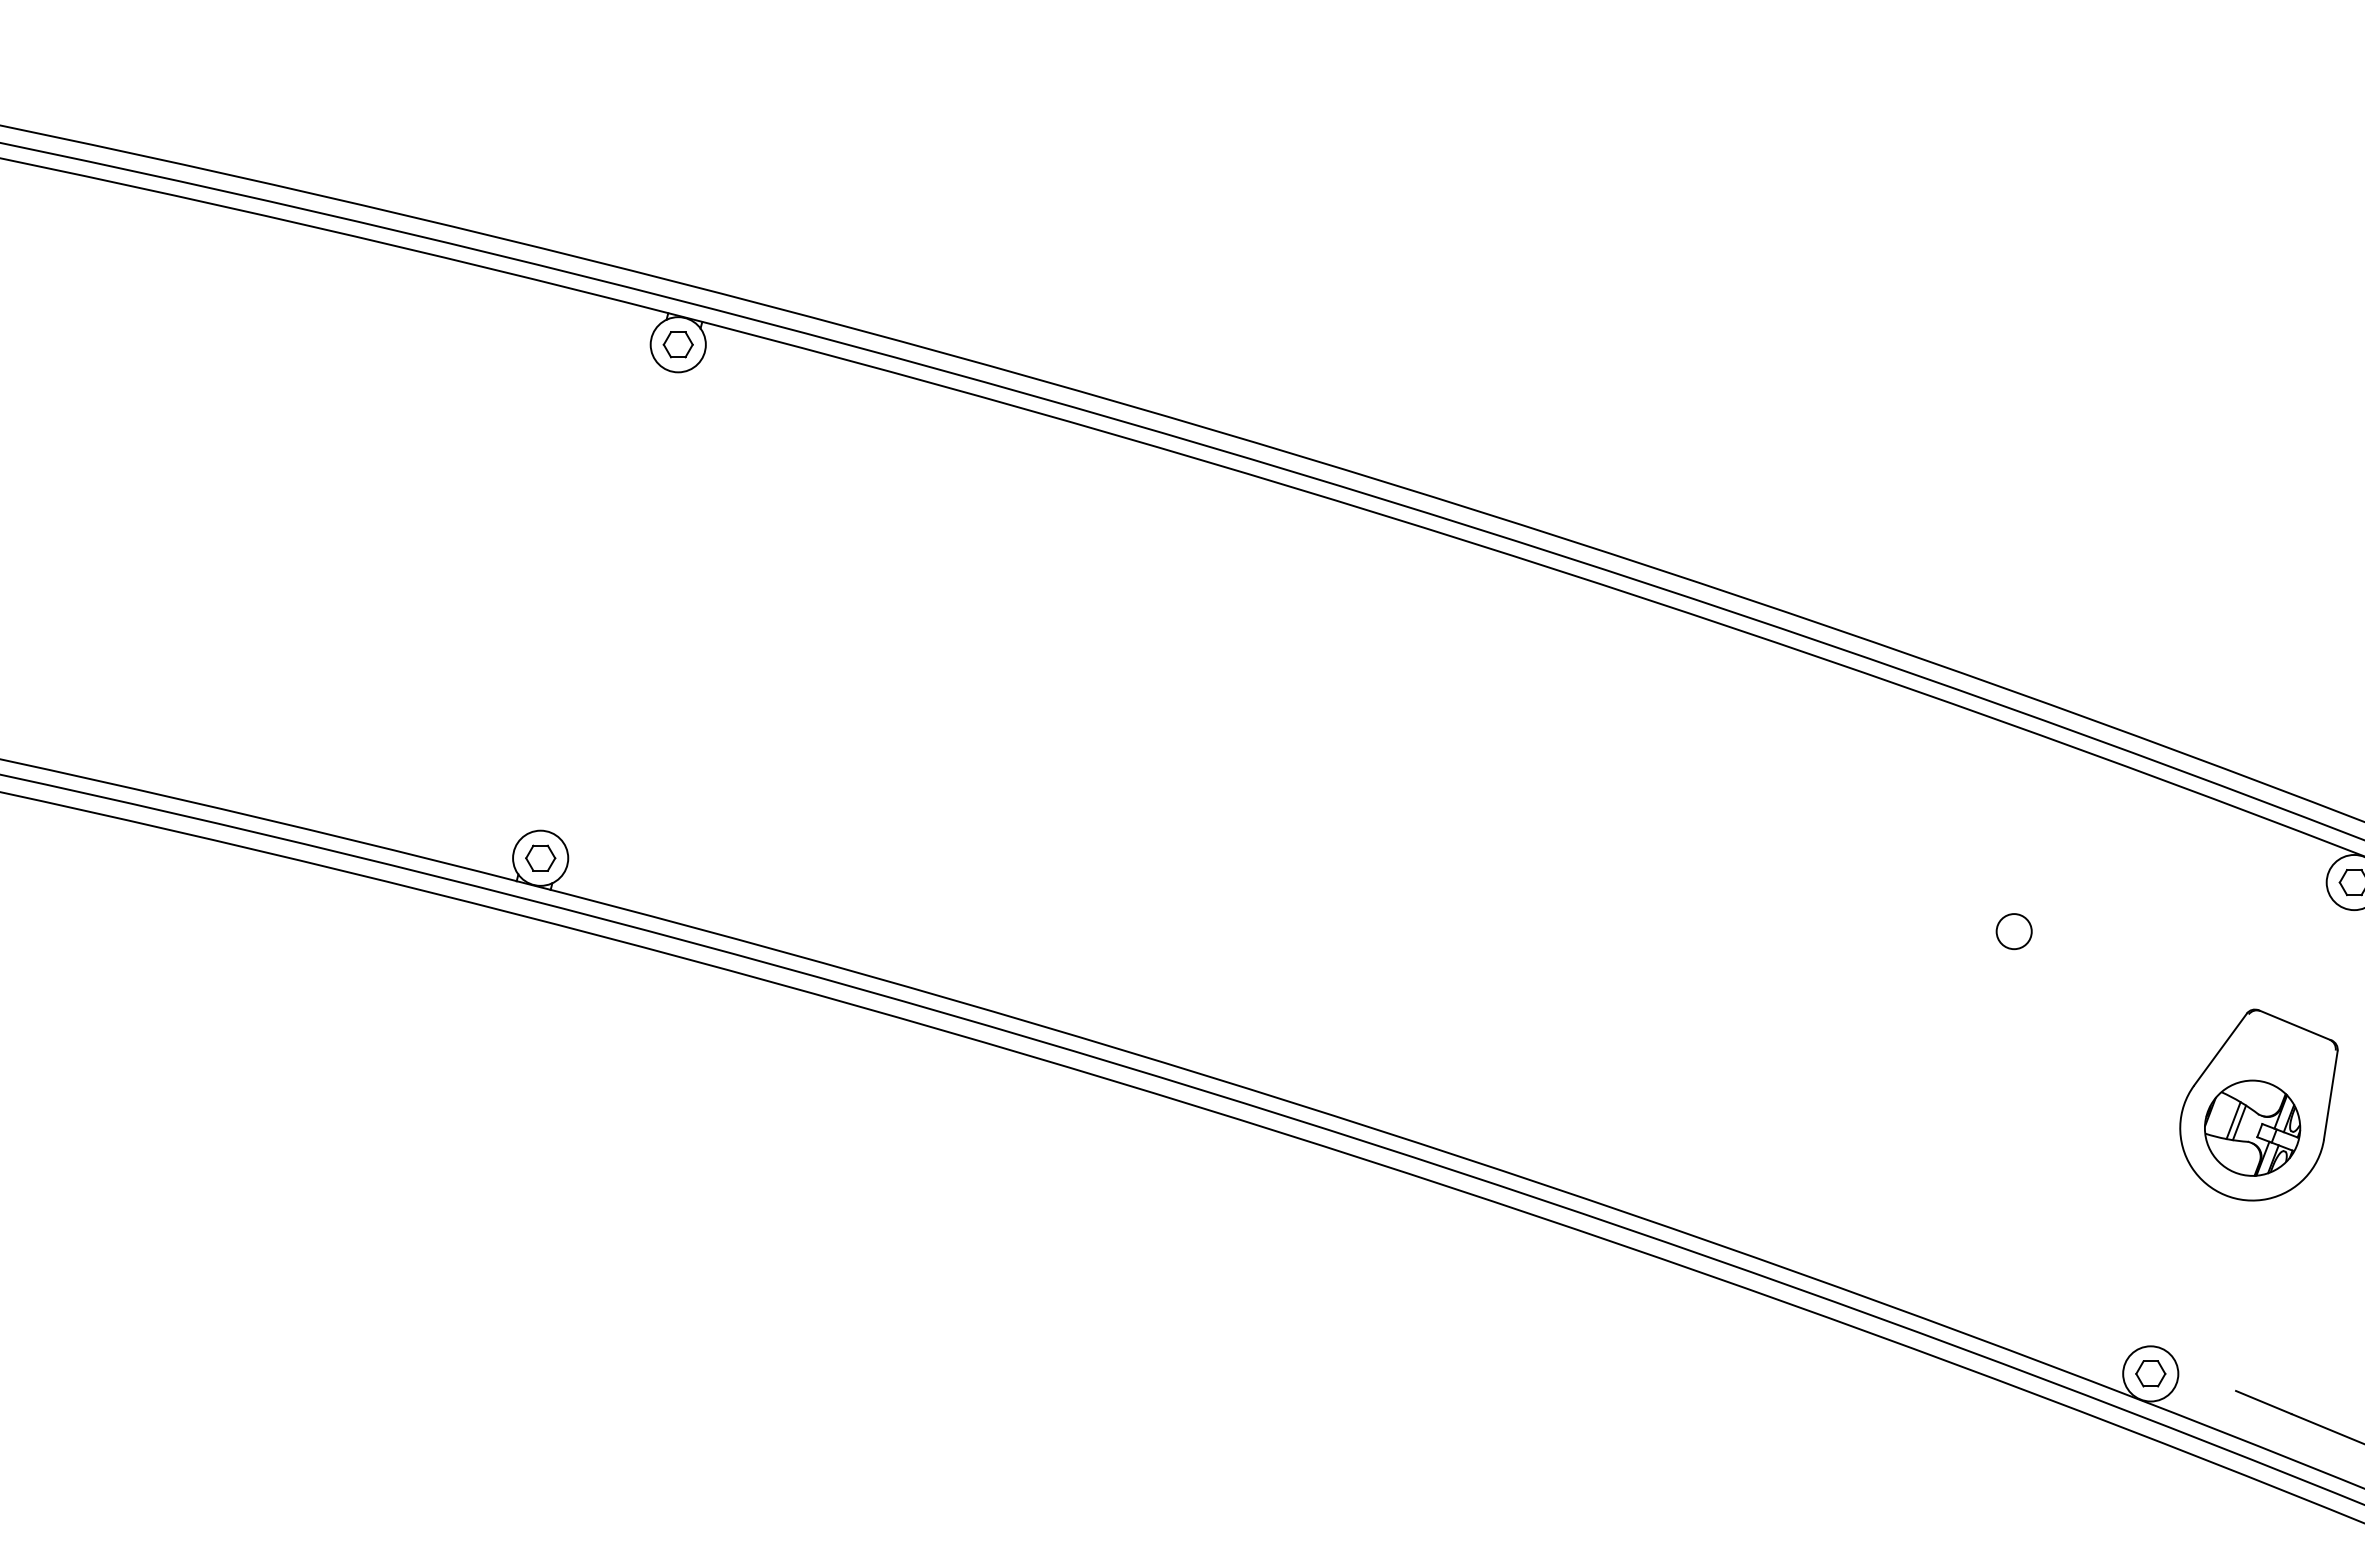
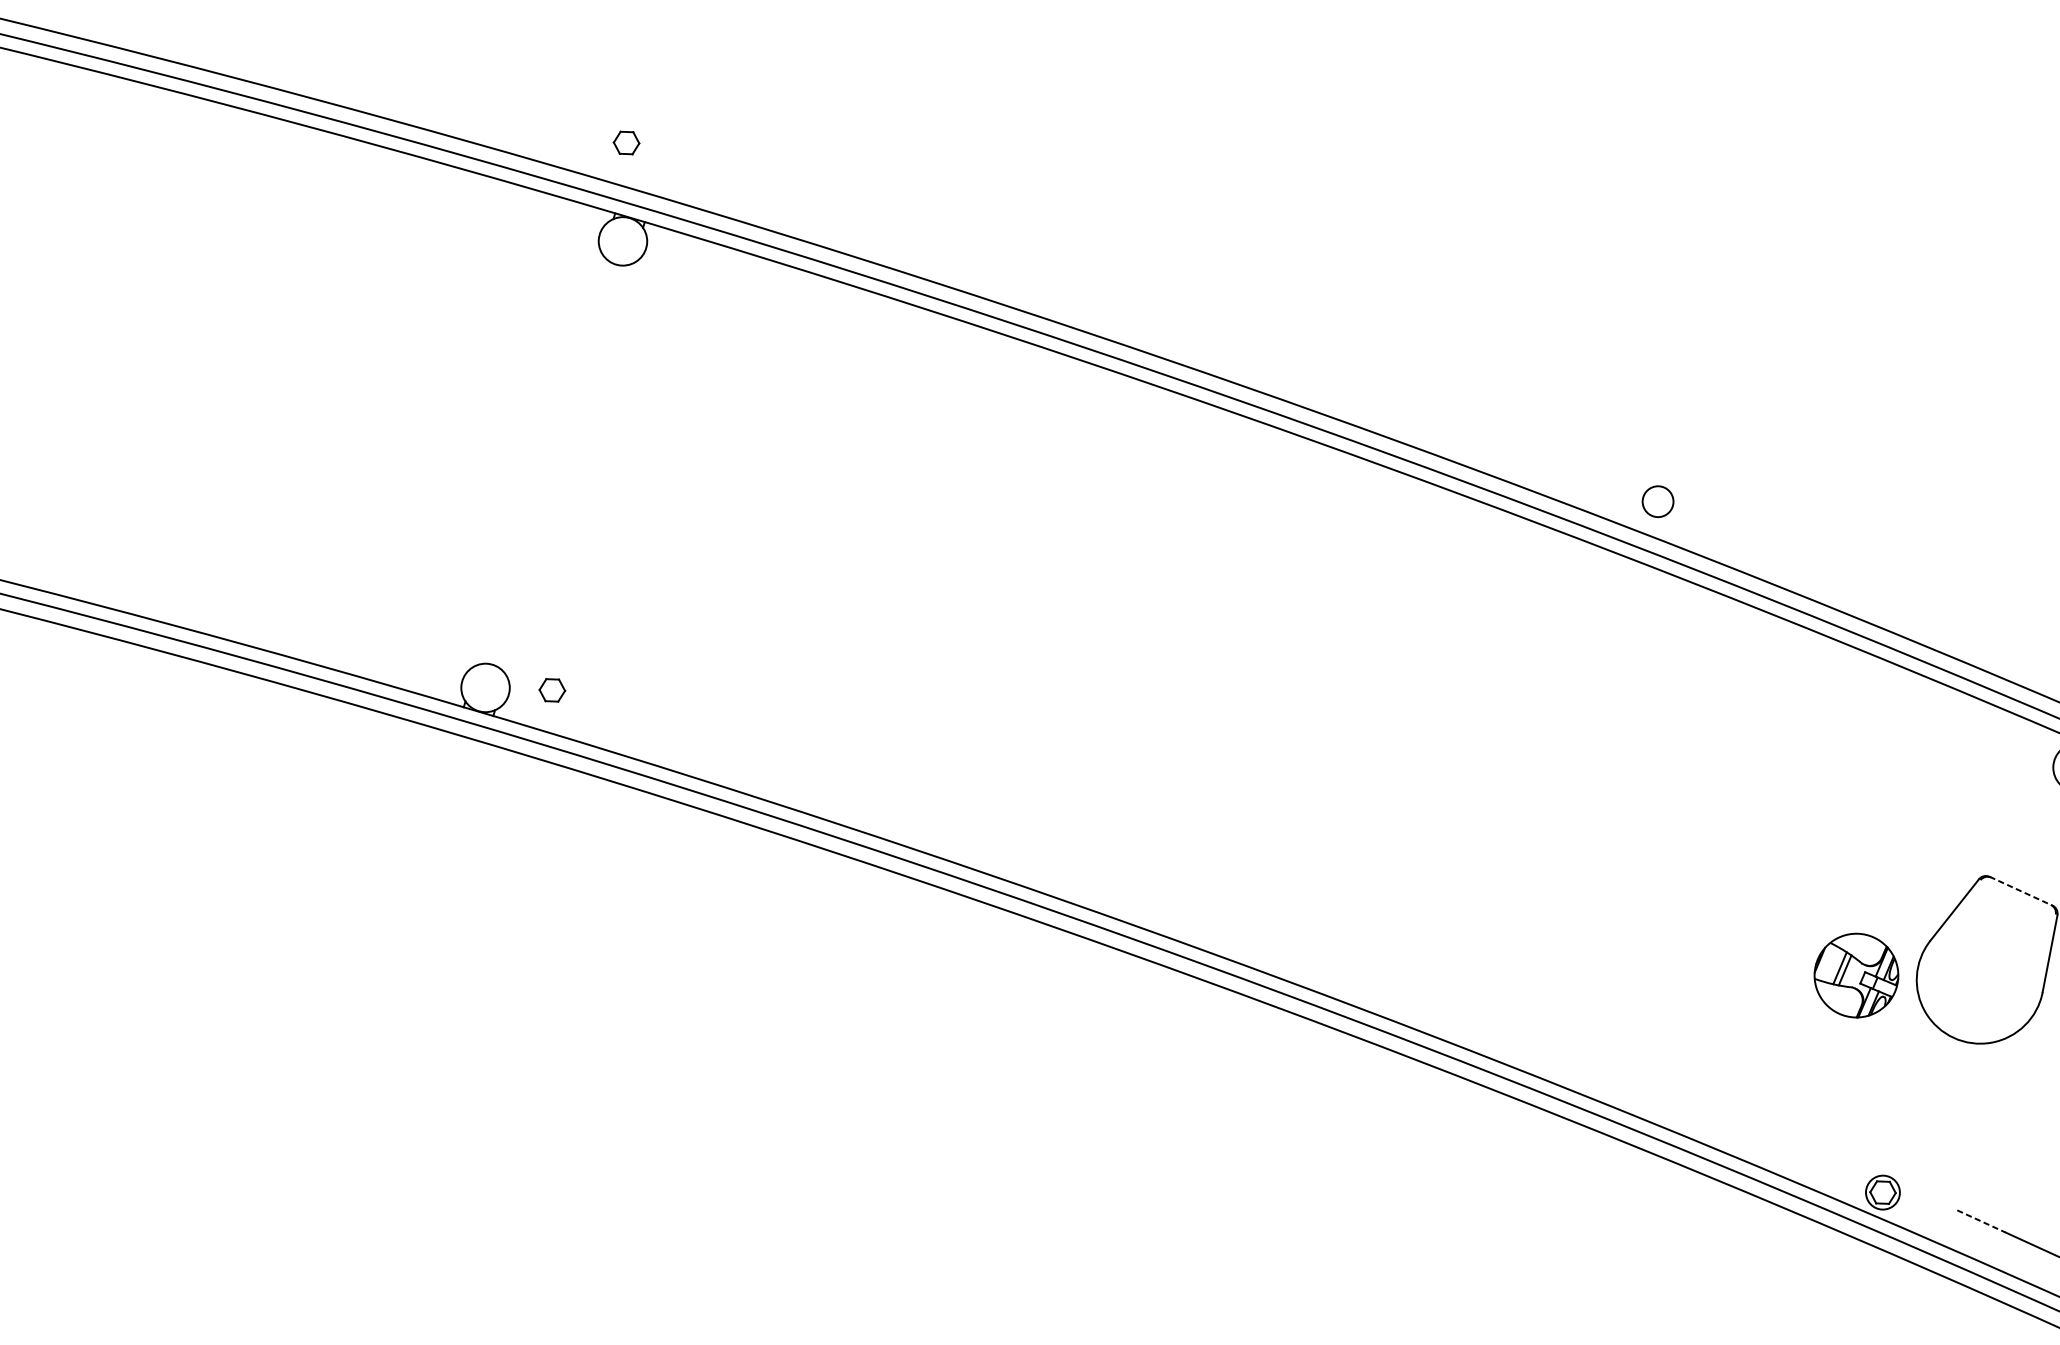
part: (677, 344) -> (625, 142), moved
part: (540, 857) -> (552, 689), moved
circle: (2013, 931) -> (1657, 501), moved
line: (2295, 1025) -> (2021, 891), solid -> dashed
part: (2252, 1127) -> (1856, 974), moved
circle: (2150, 1373) -> (1882, 1192), size x0.7
line: (2264, 1402) -> (1981, 1221), solid -> dashed

